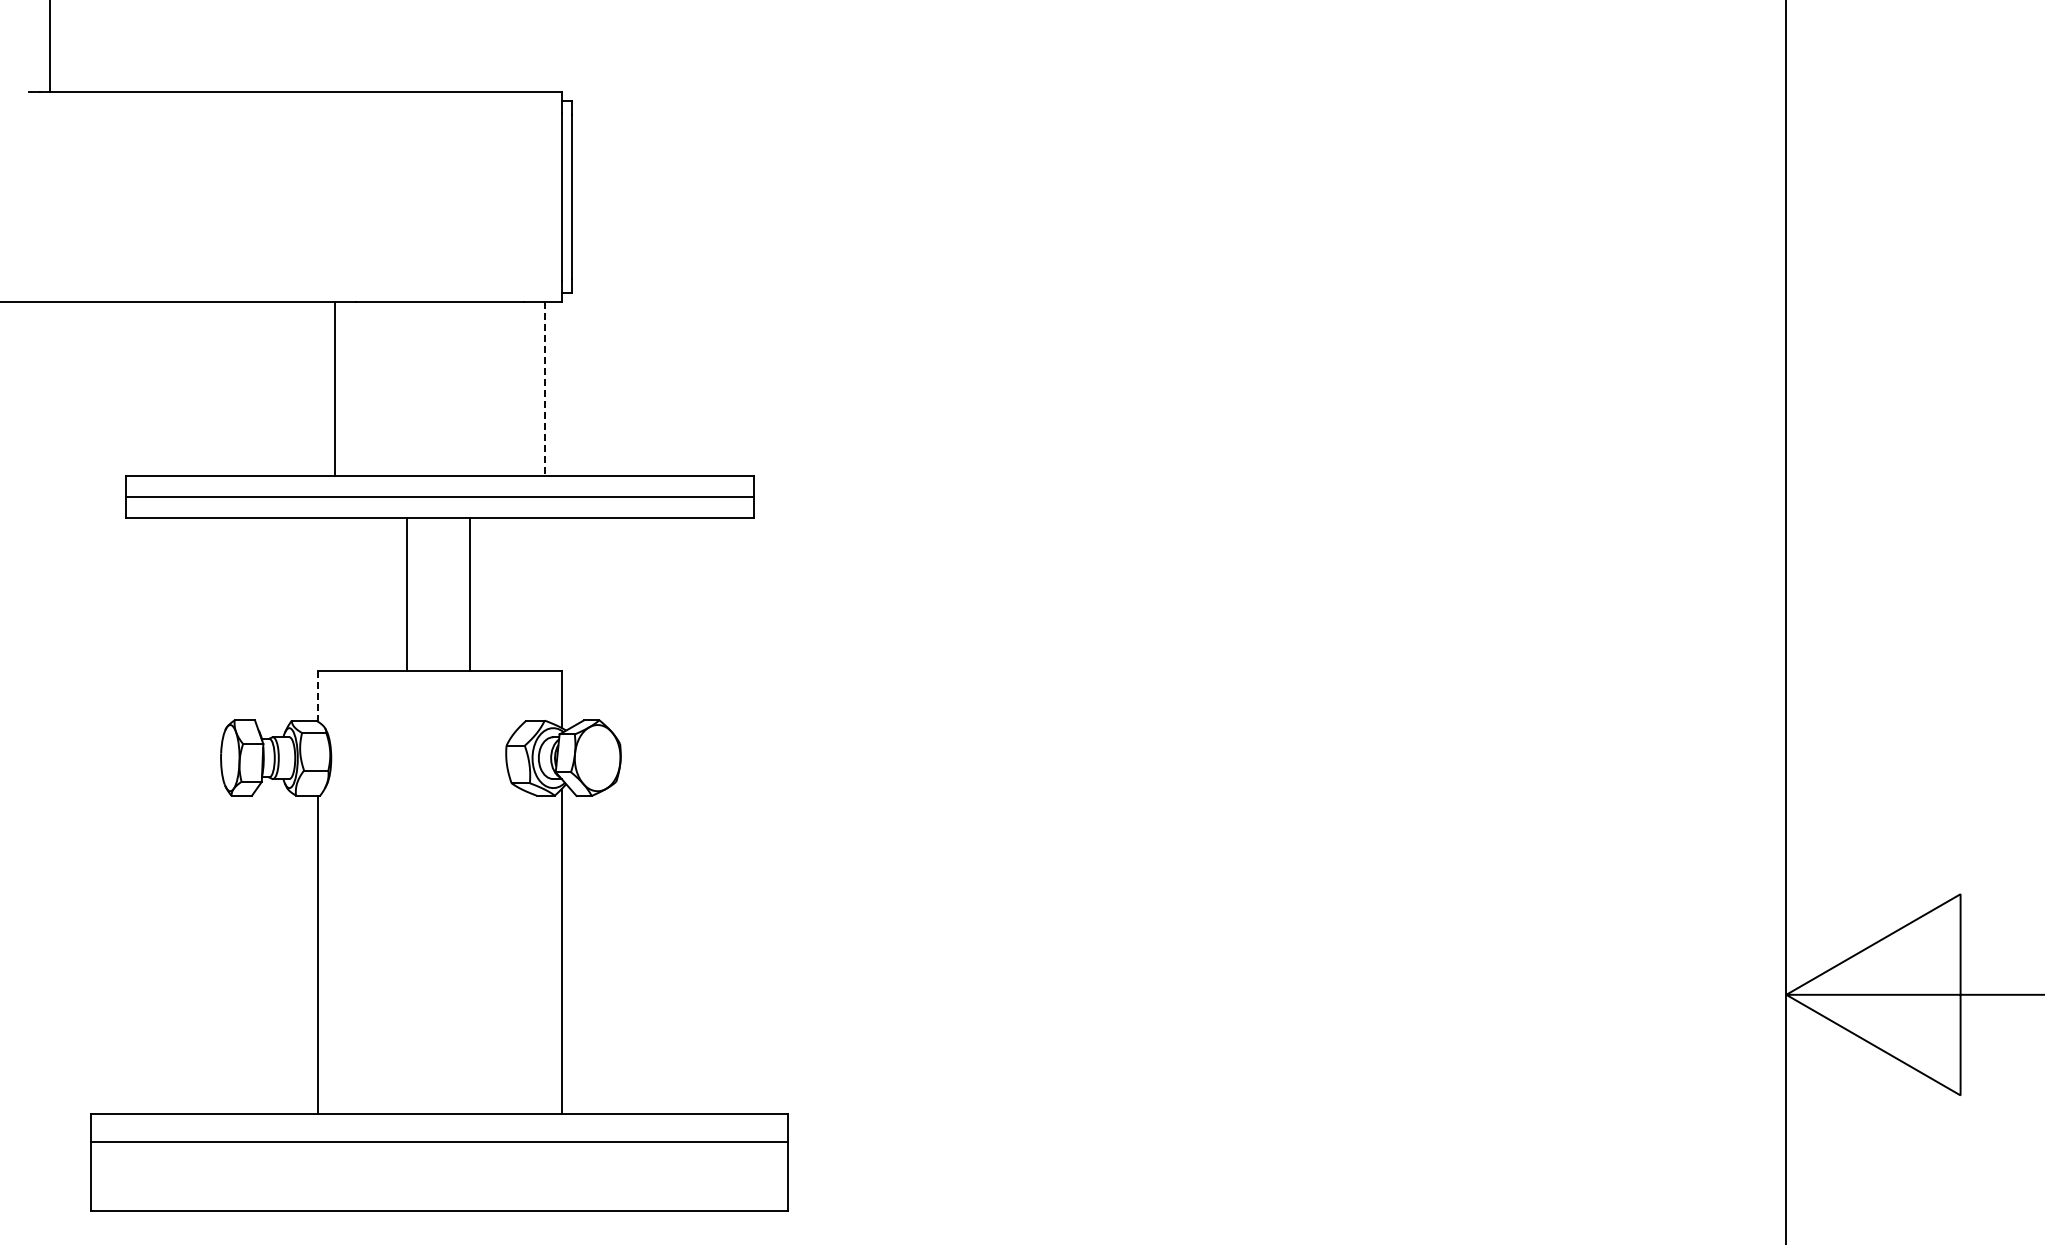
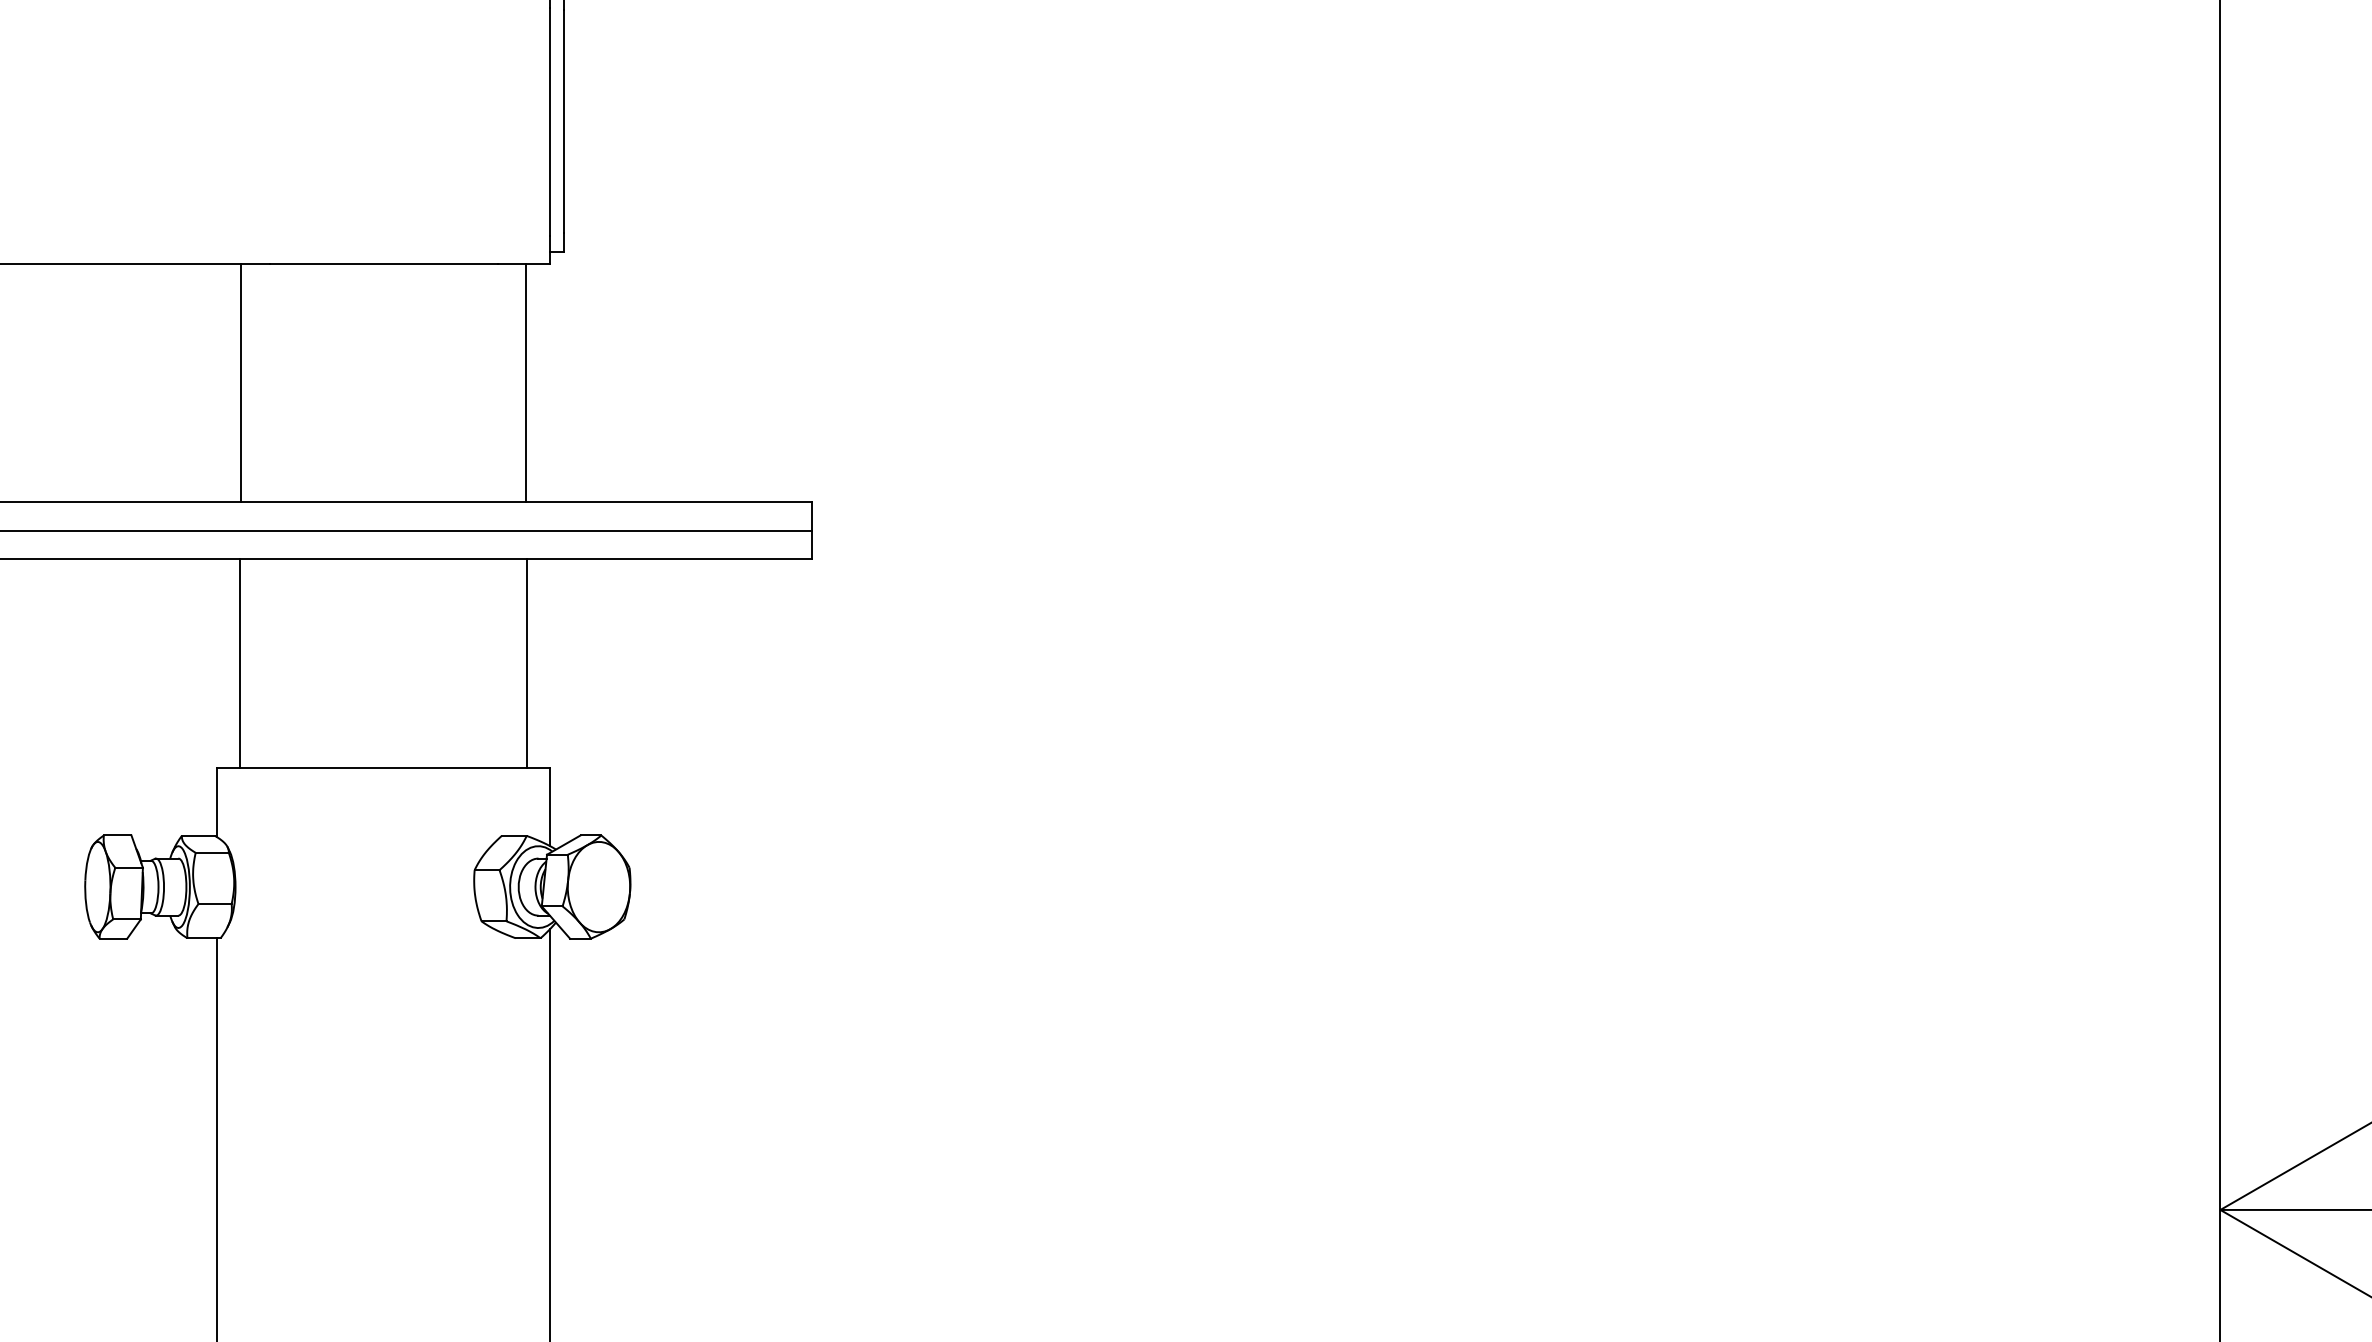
line: (544, 389) -> (526, 384), dashed -> solid
line: (406, 594) -> (239, 663), moved
line: (470, 594) -> (527, 663), moved
line: (317, 696) -> (216, 803), dashed -> solid

